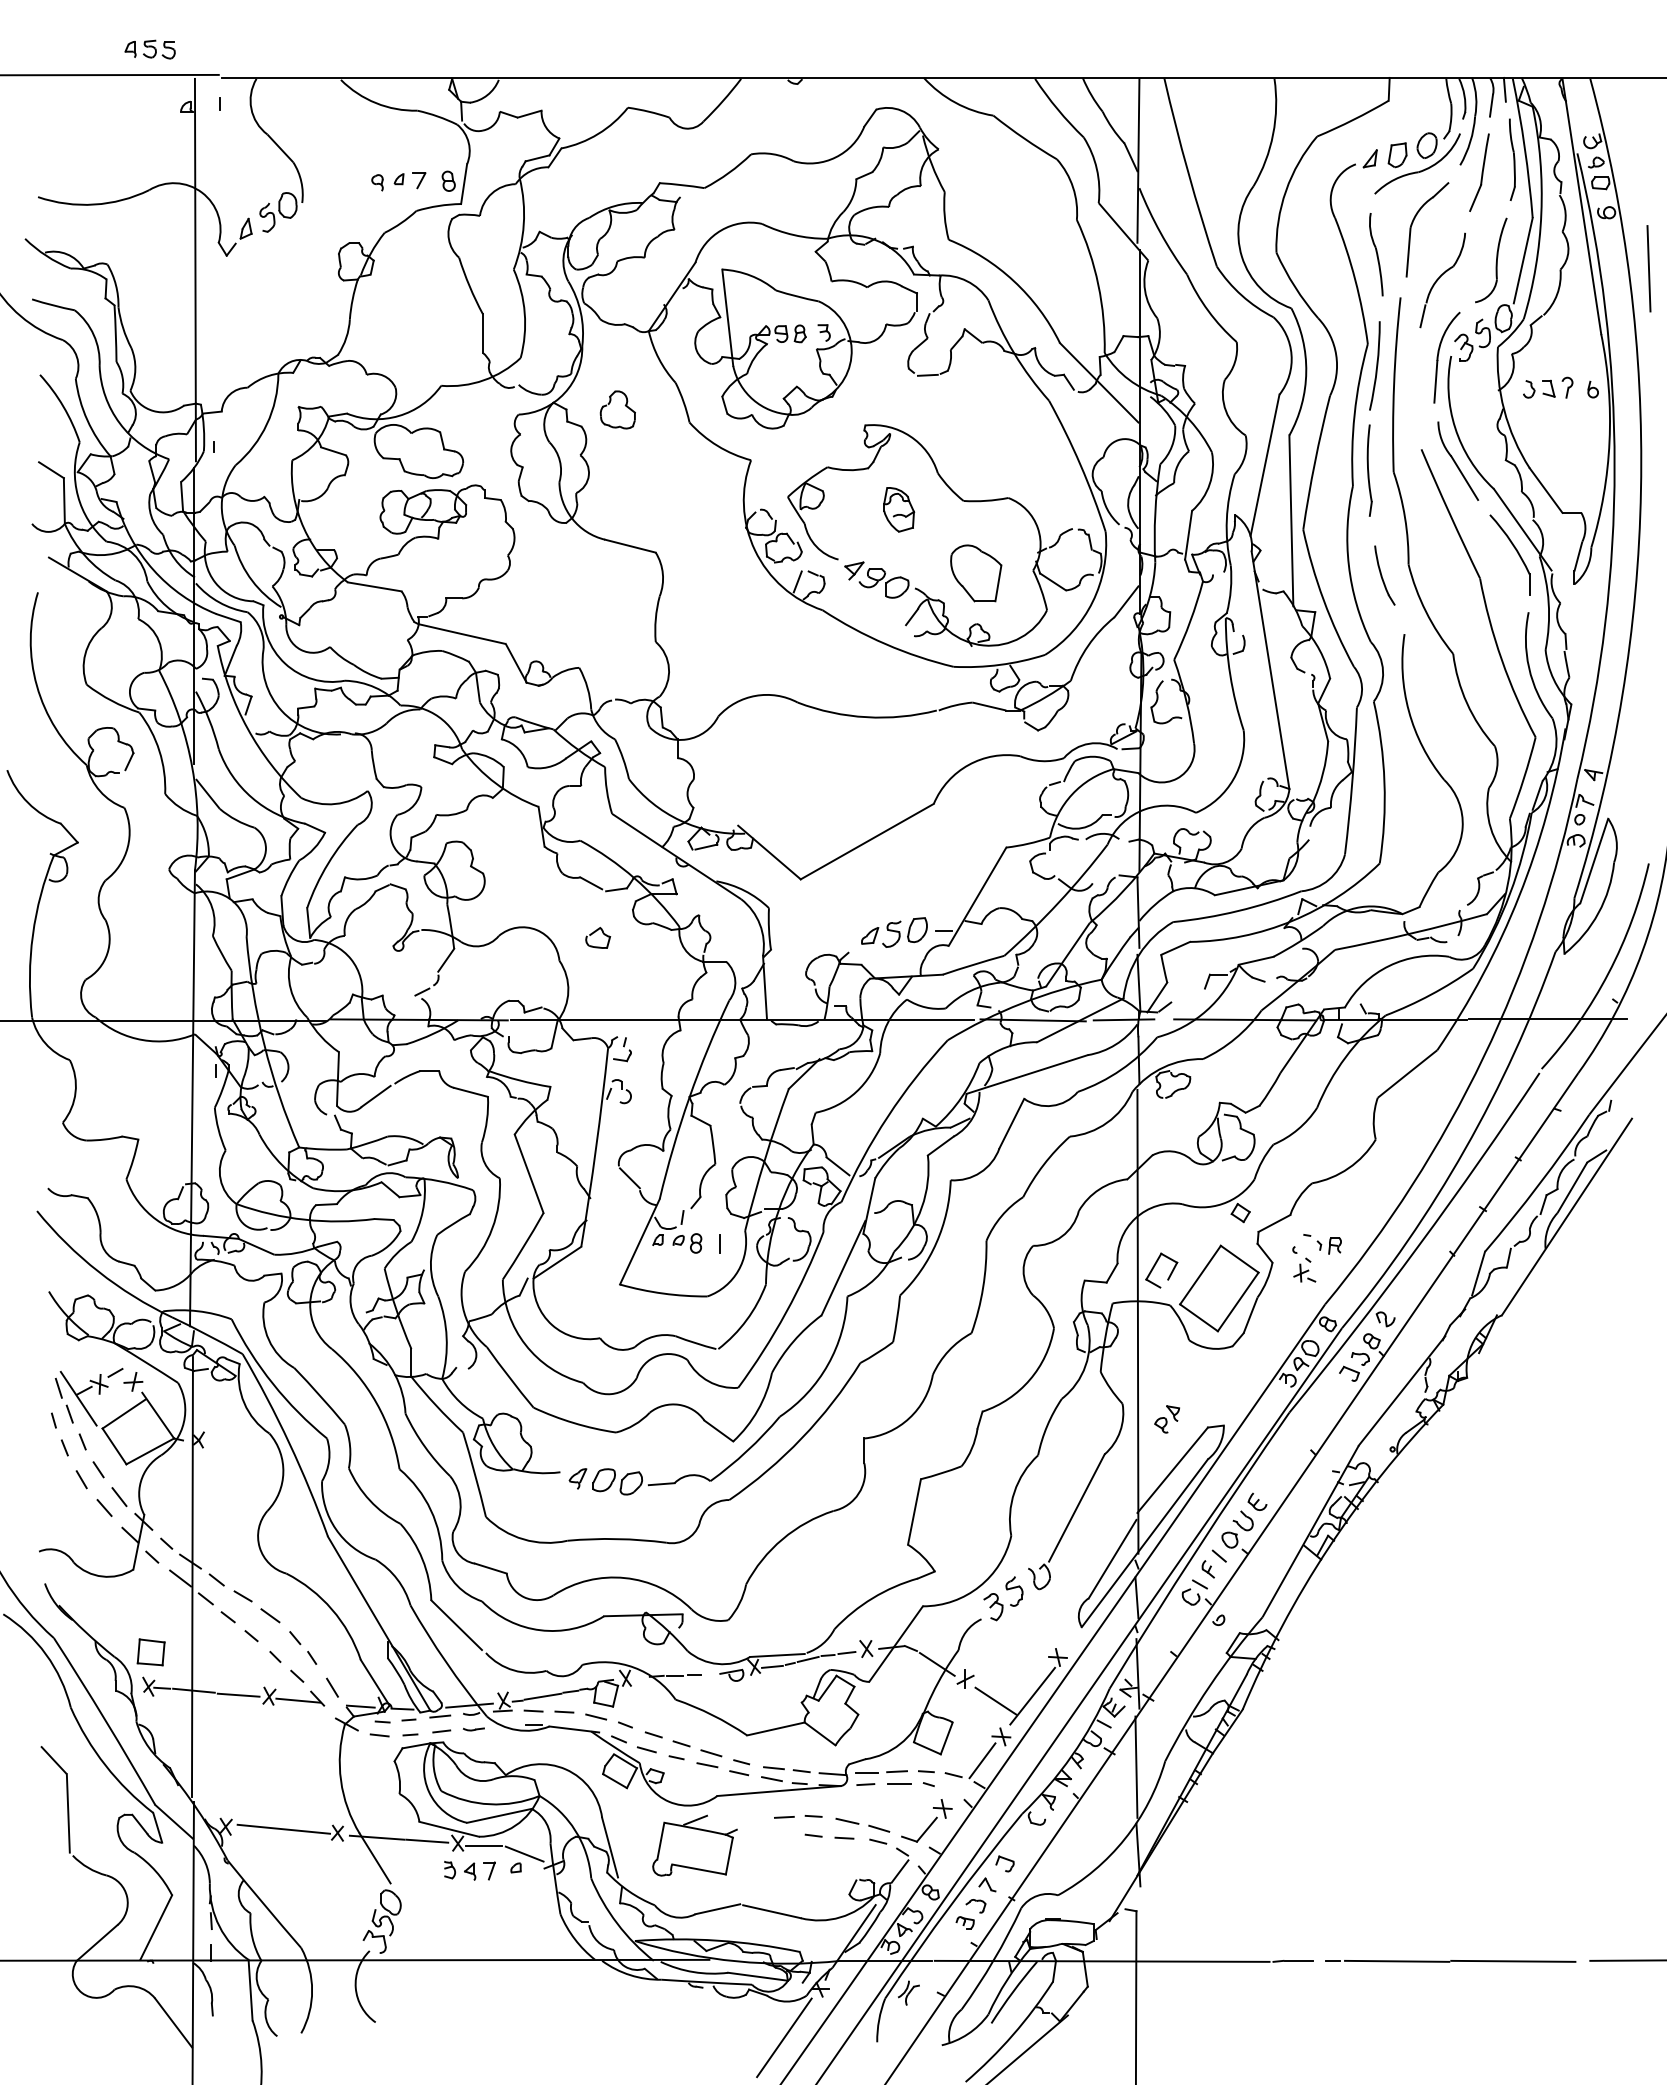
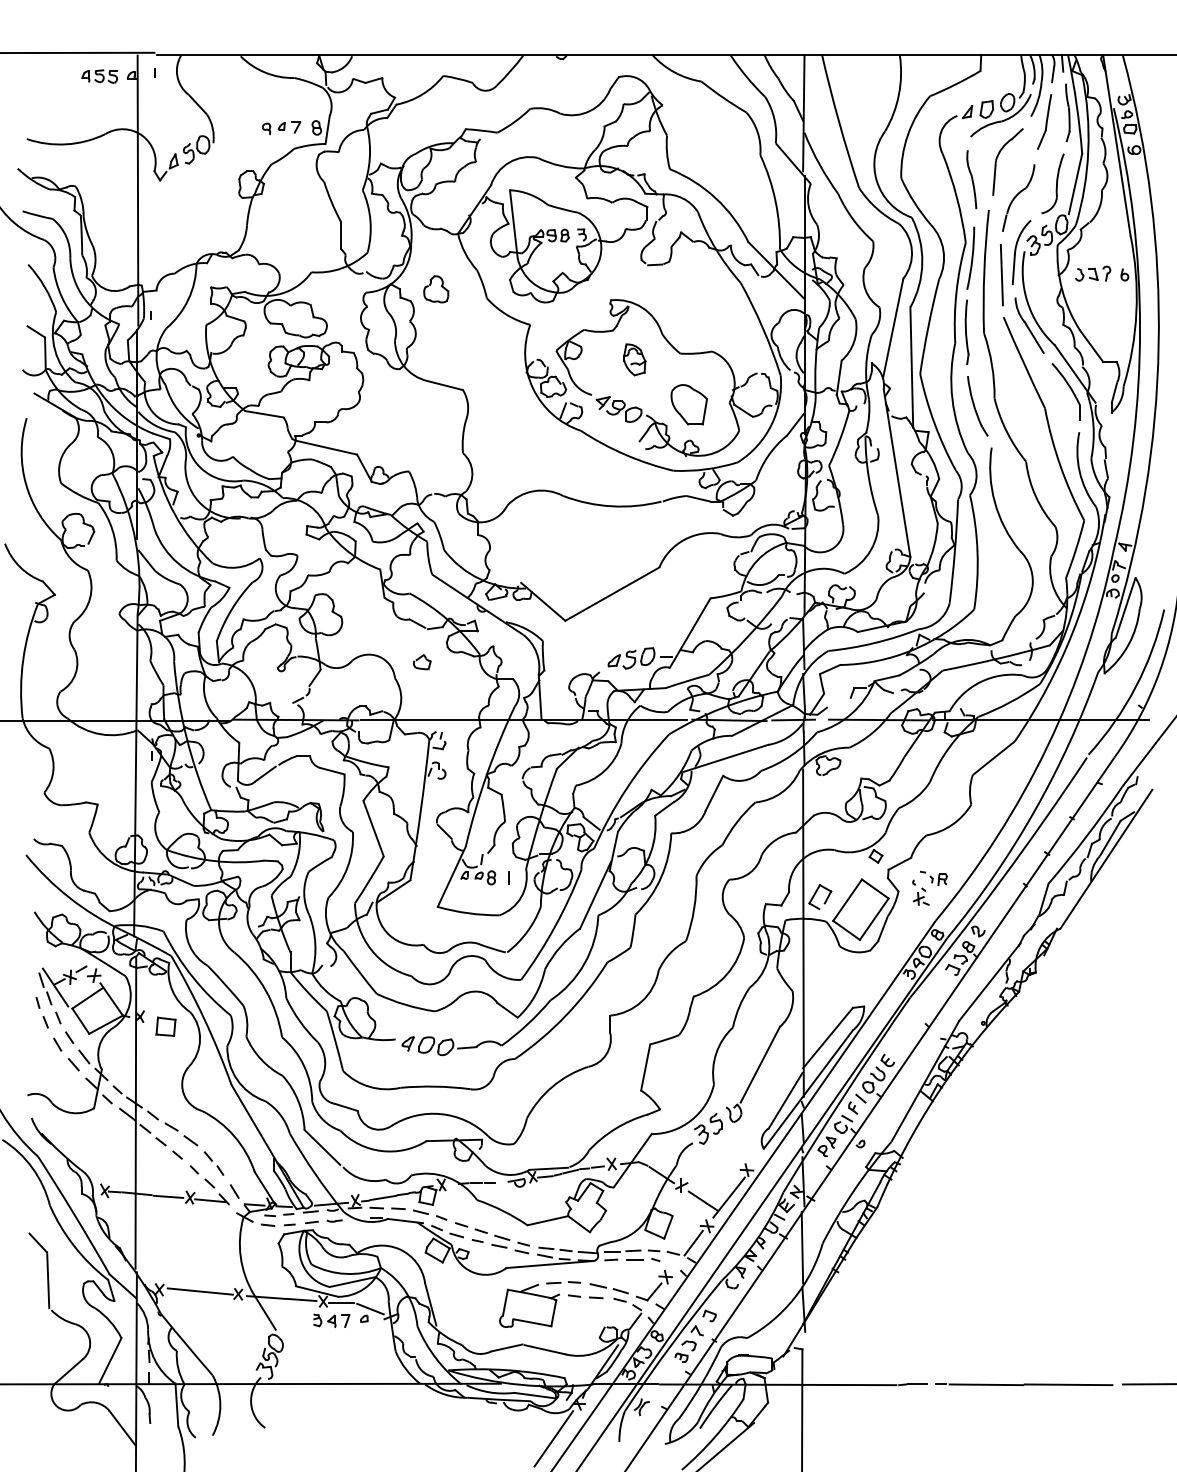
part: (149, 49) -> (99, 76), moved
line: (1648, 268) -> (1001, 274), moved
part: (1384, 575) -> (977, 406), size x1.43
part: (1166, 1419) -> (826, 1146), moved
part: (150, 1652) -> (165, 1026), moved
part: (694, 1845) -> (529, 1305), moved

